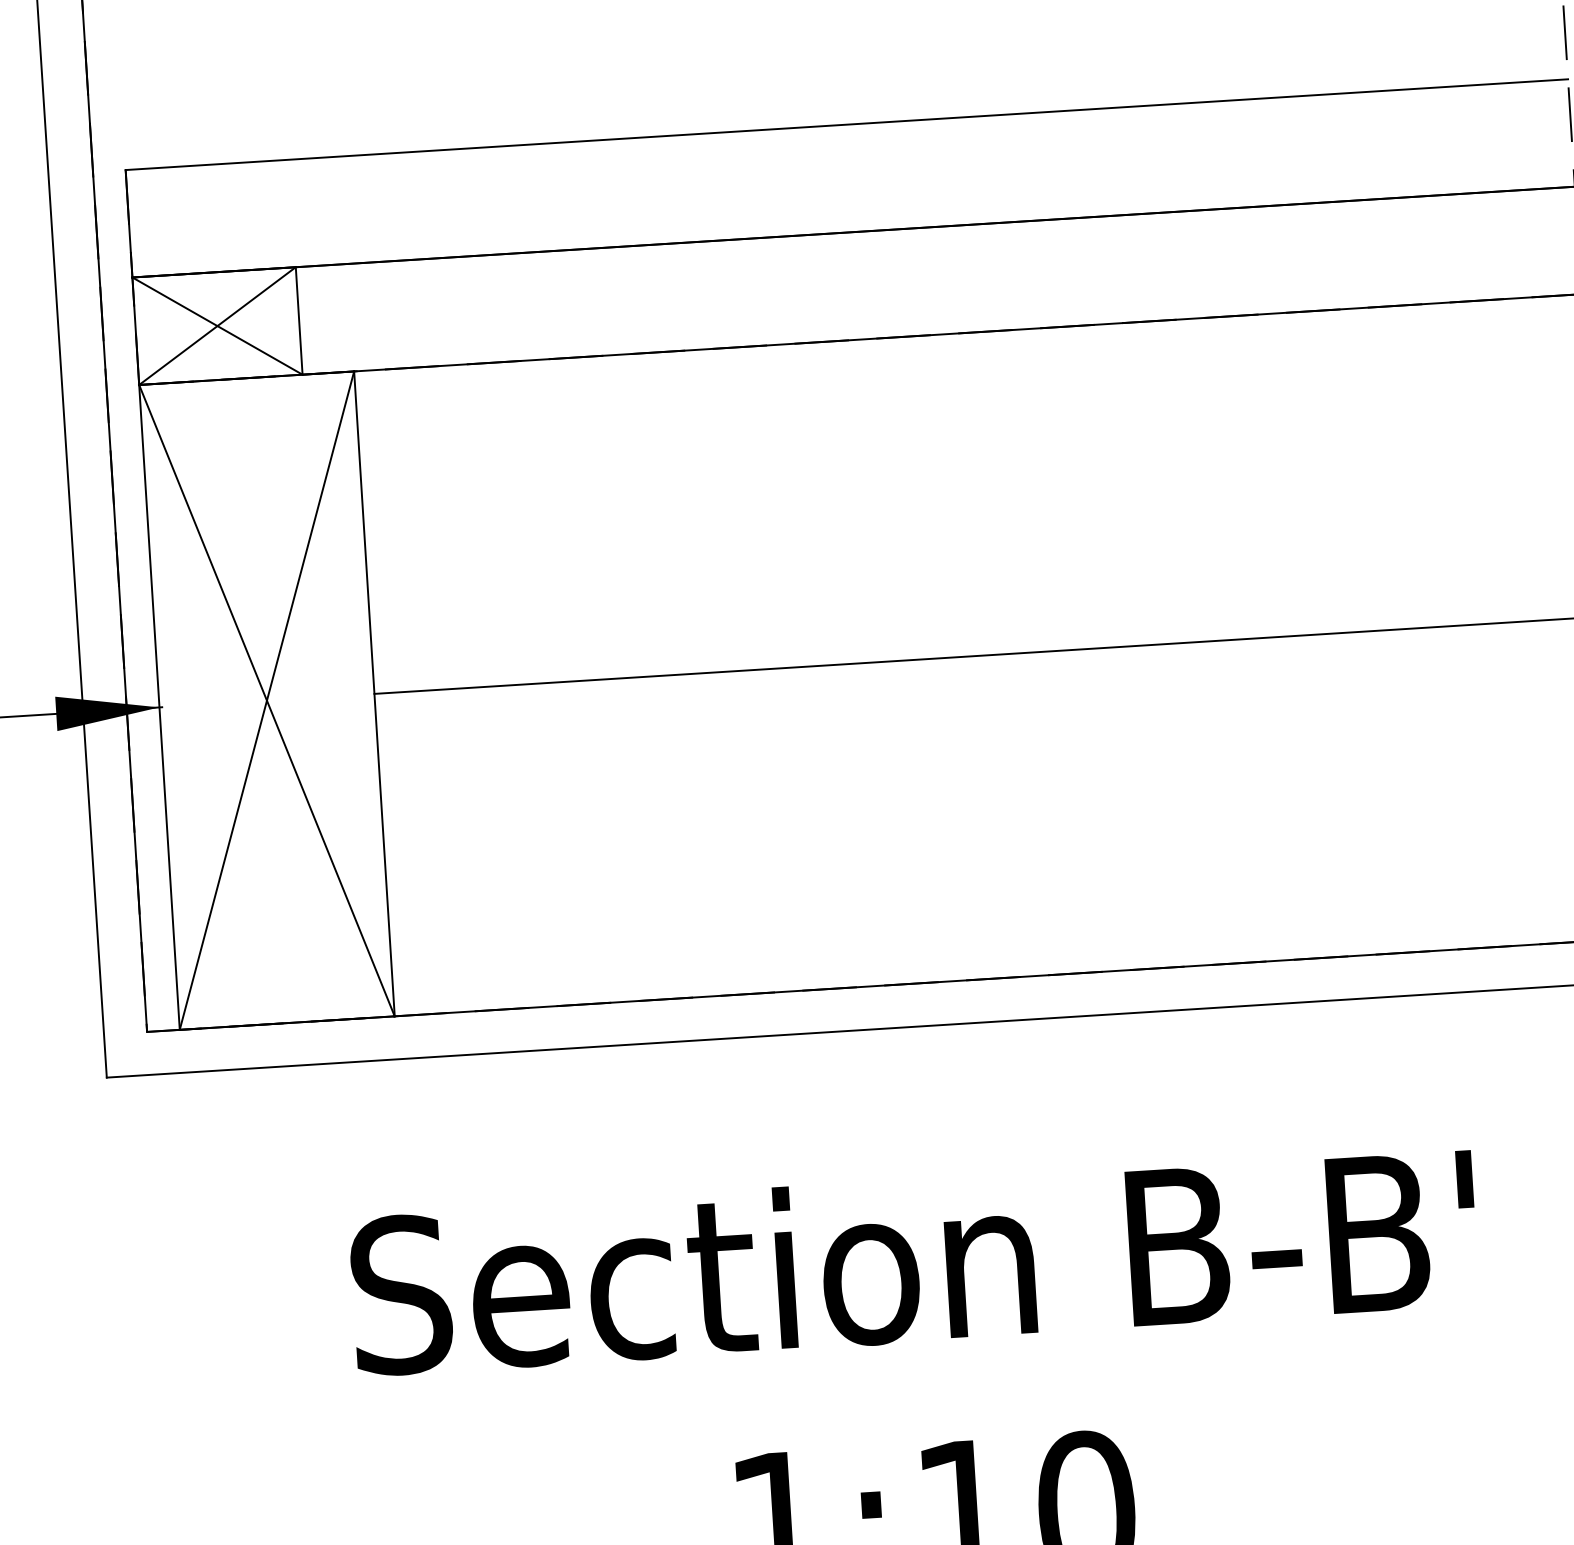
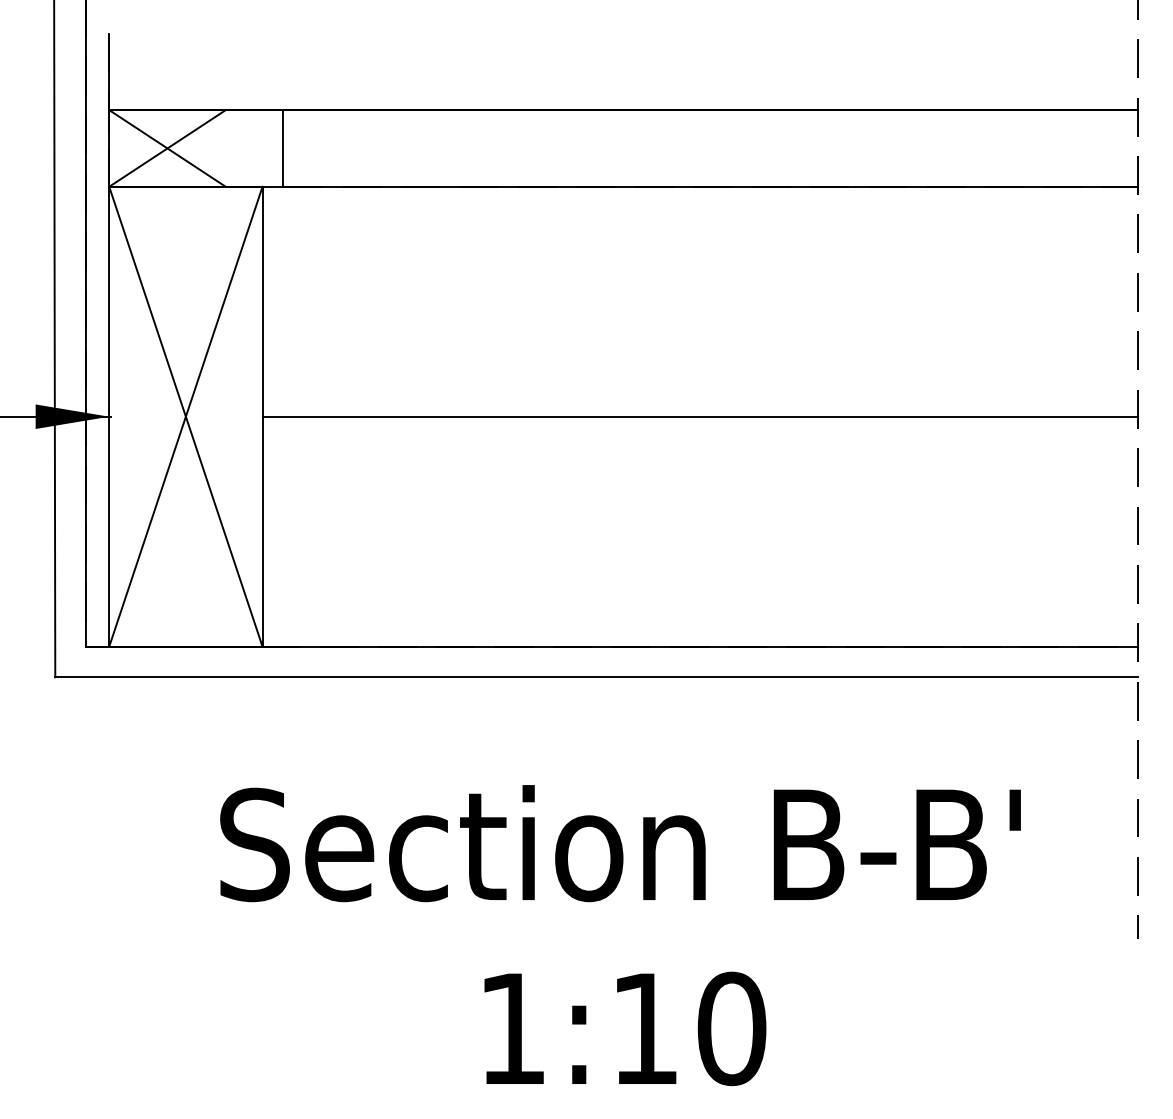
line: (846, 124) -> (623, 33), removed
line: (298, 321) -> (282, 148), moved

